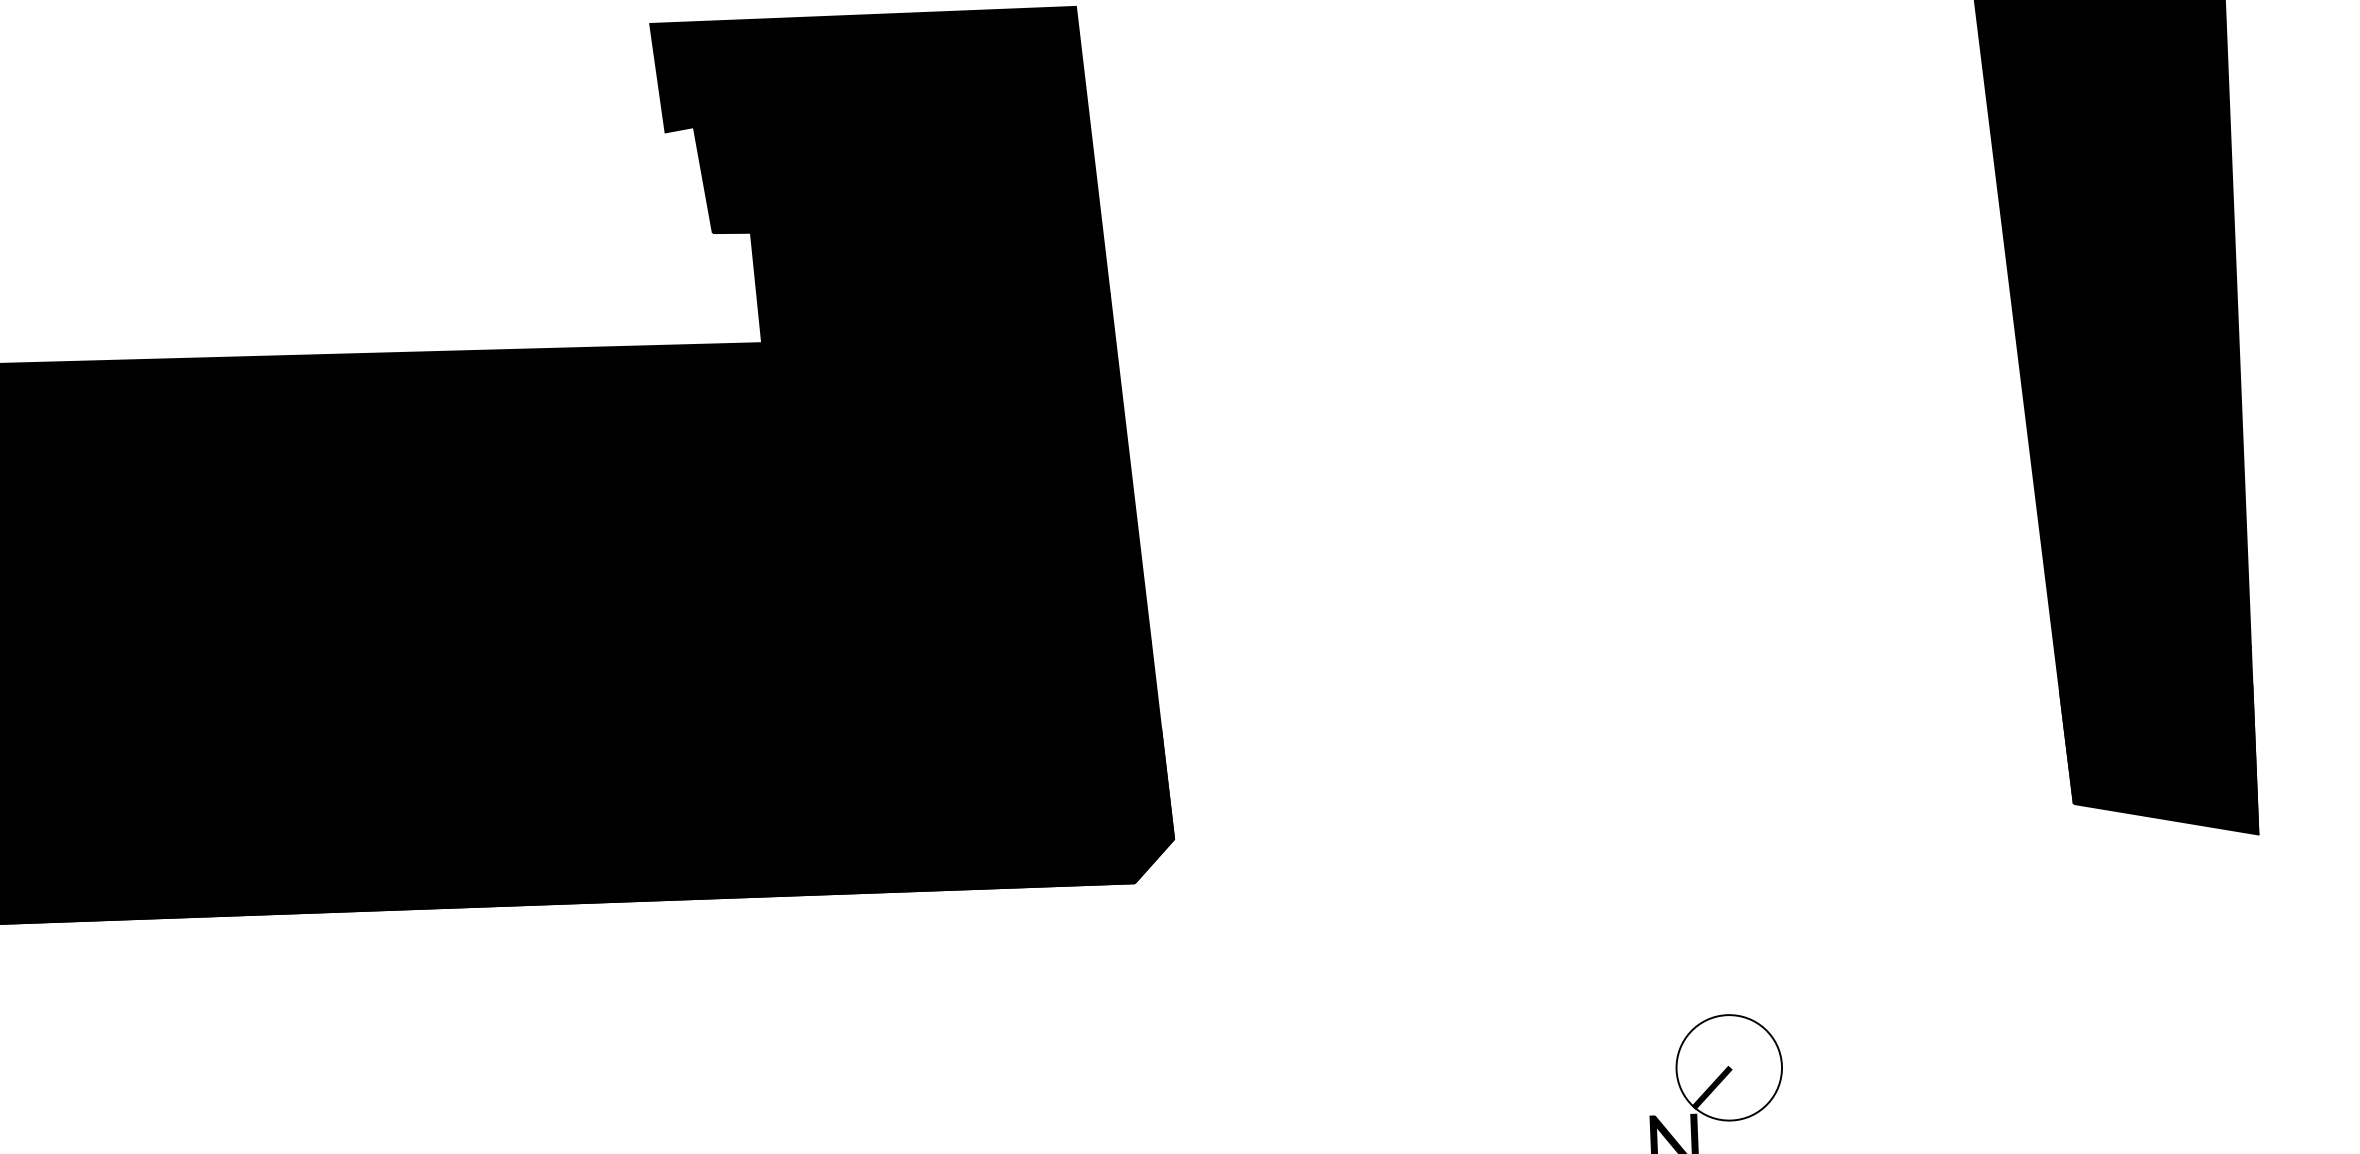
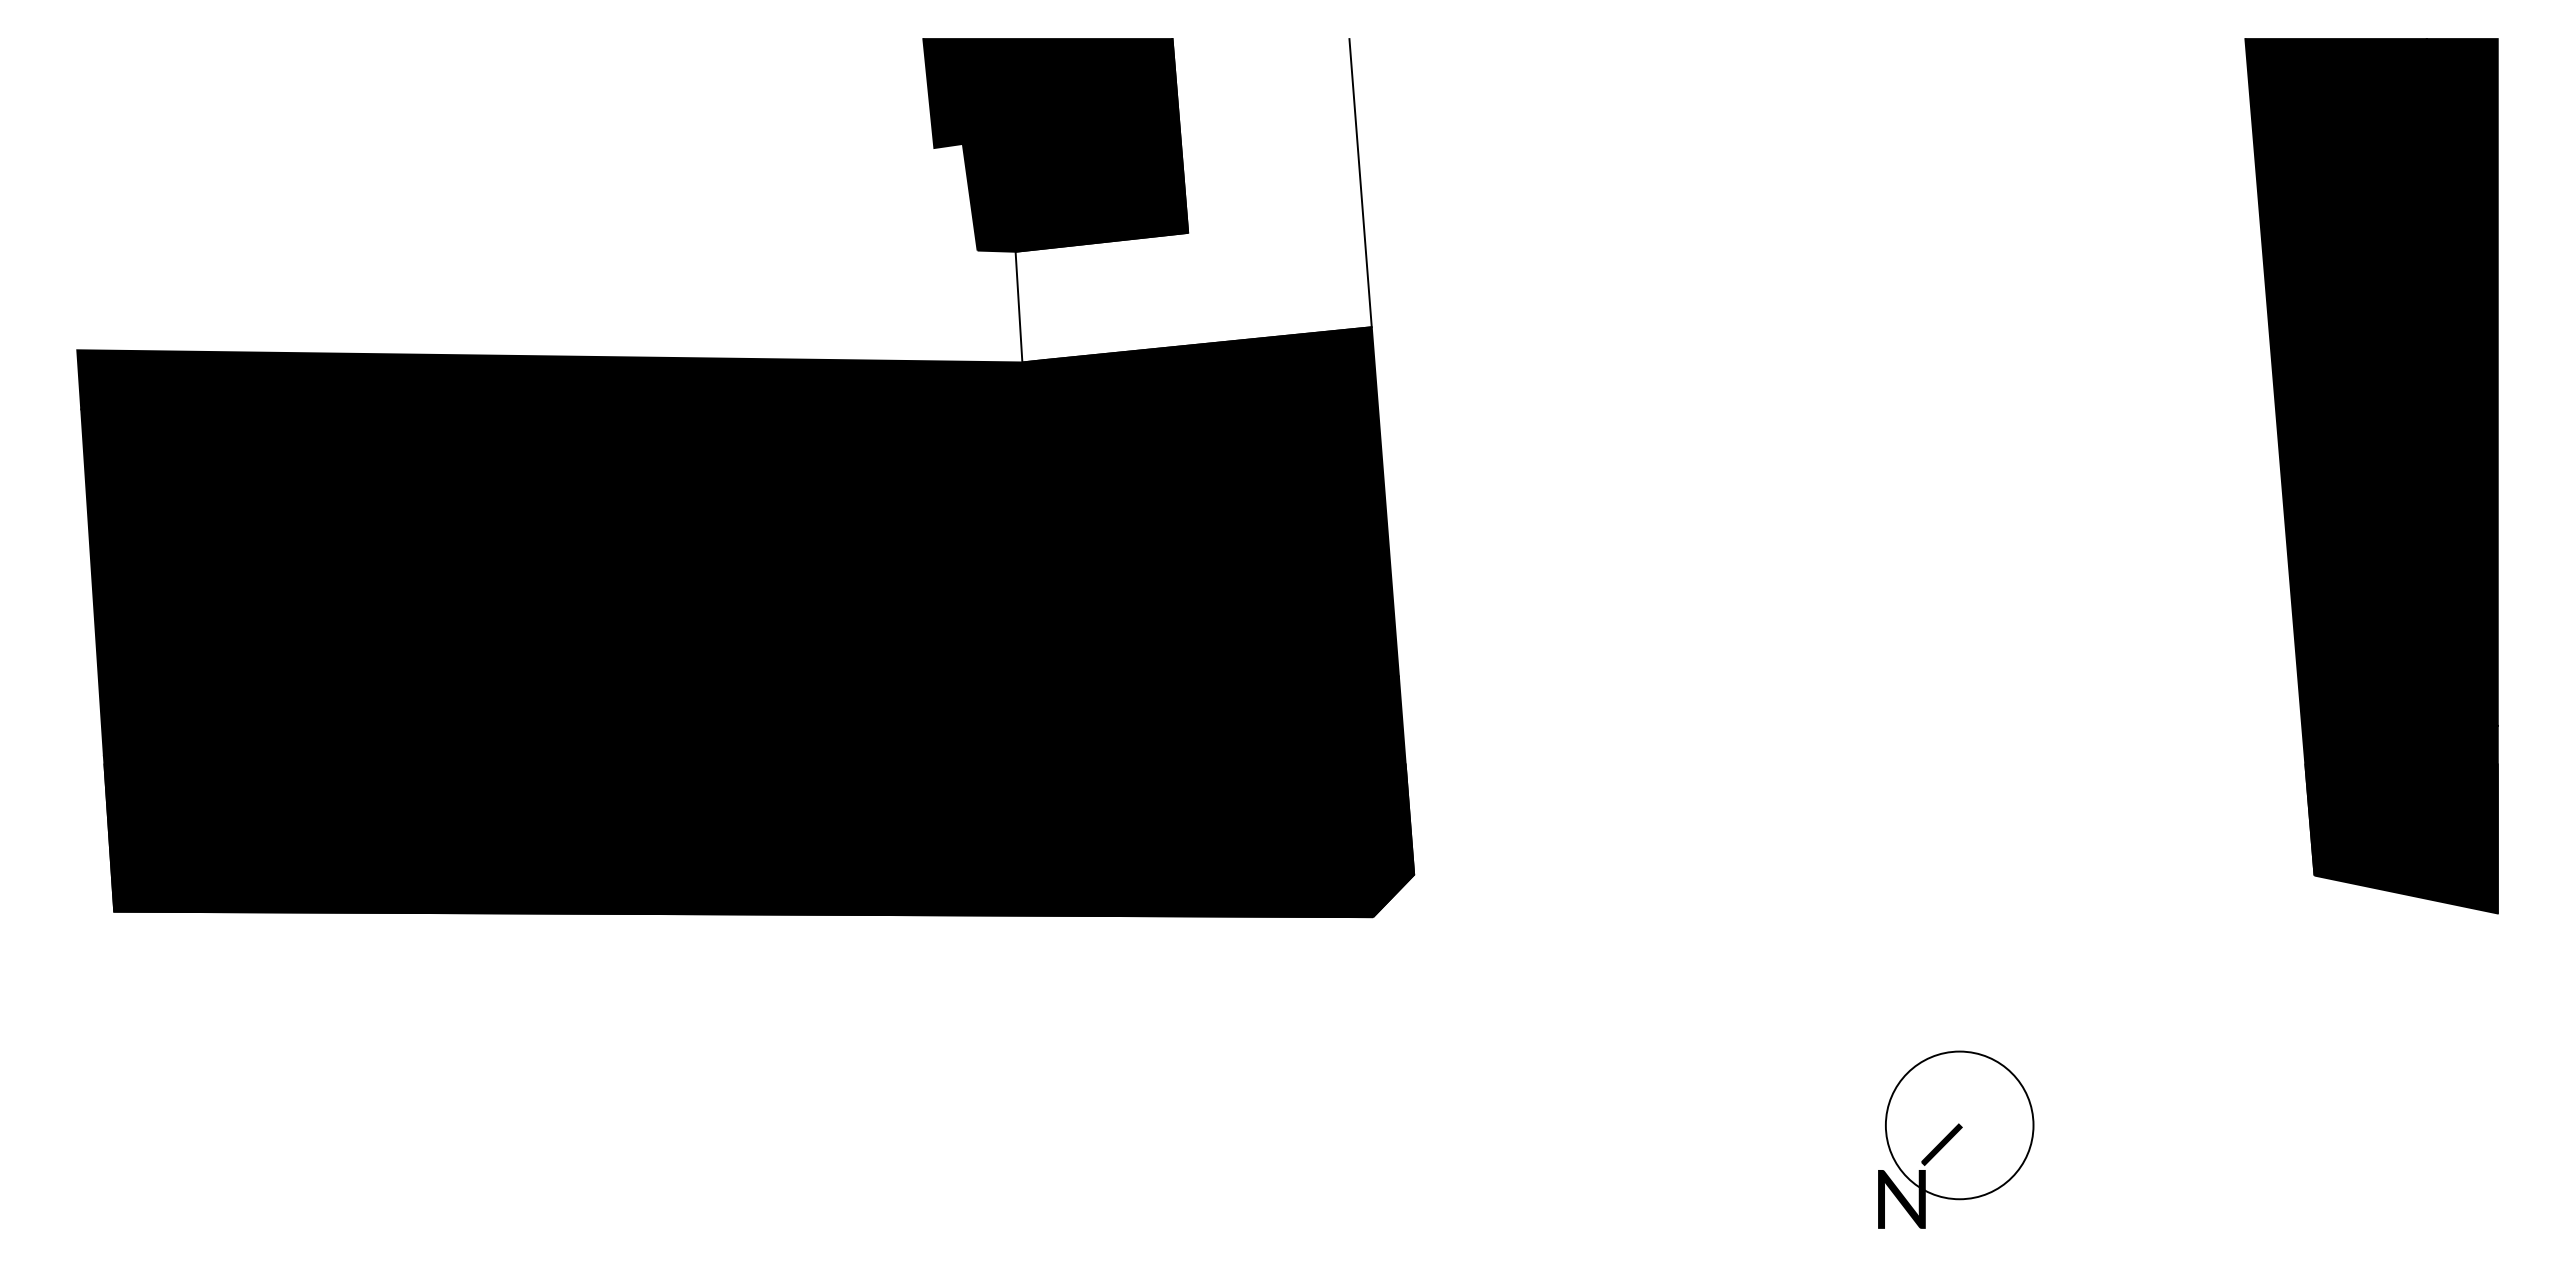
fill: (926, 174) -> (1193, 200), removed
circle: (1729, 1067) -> (1959, 1125), size x1.4

